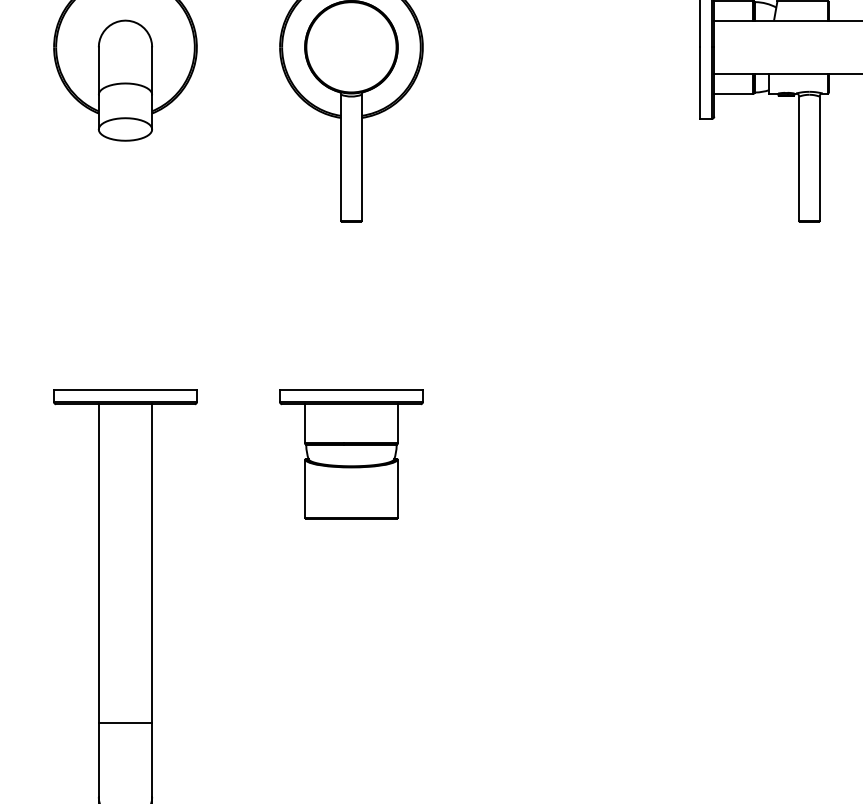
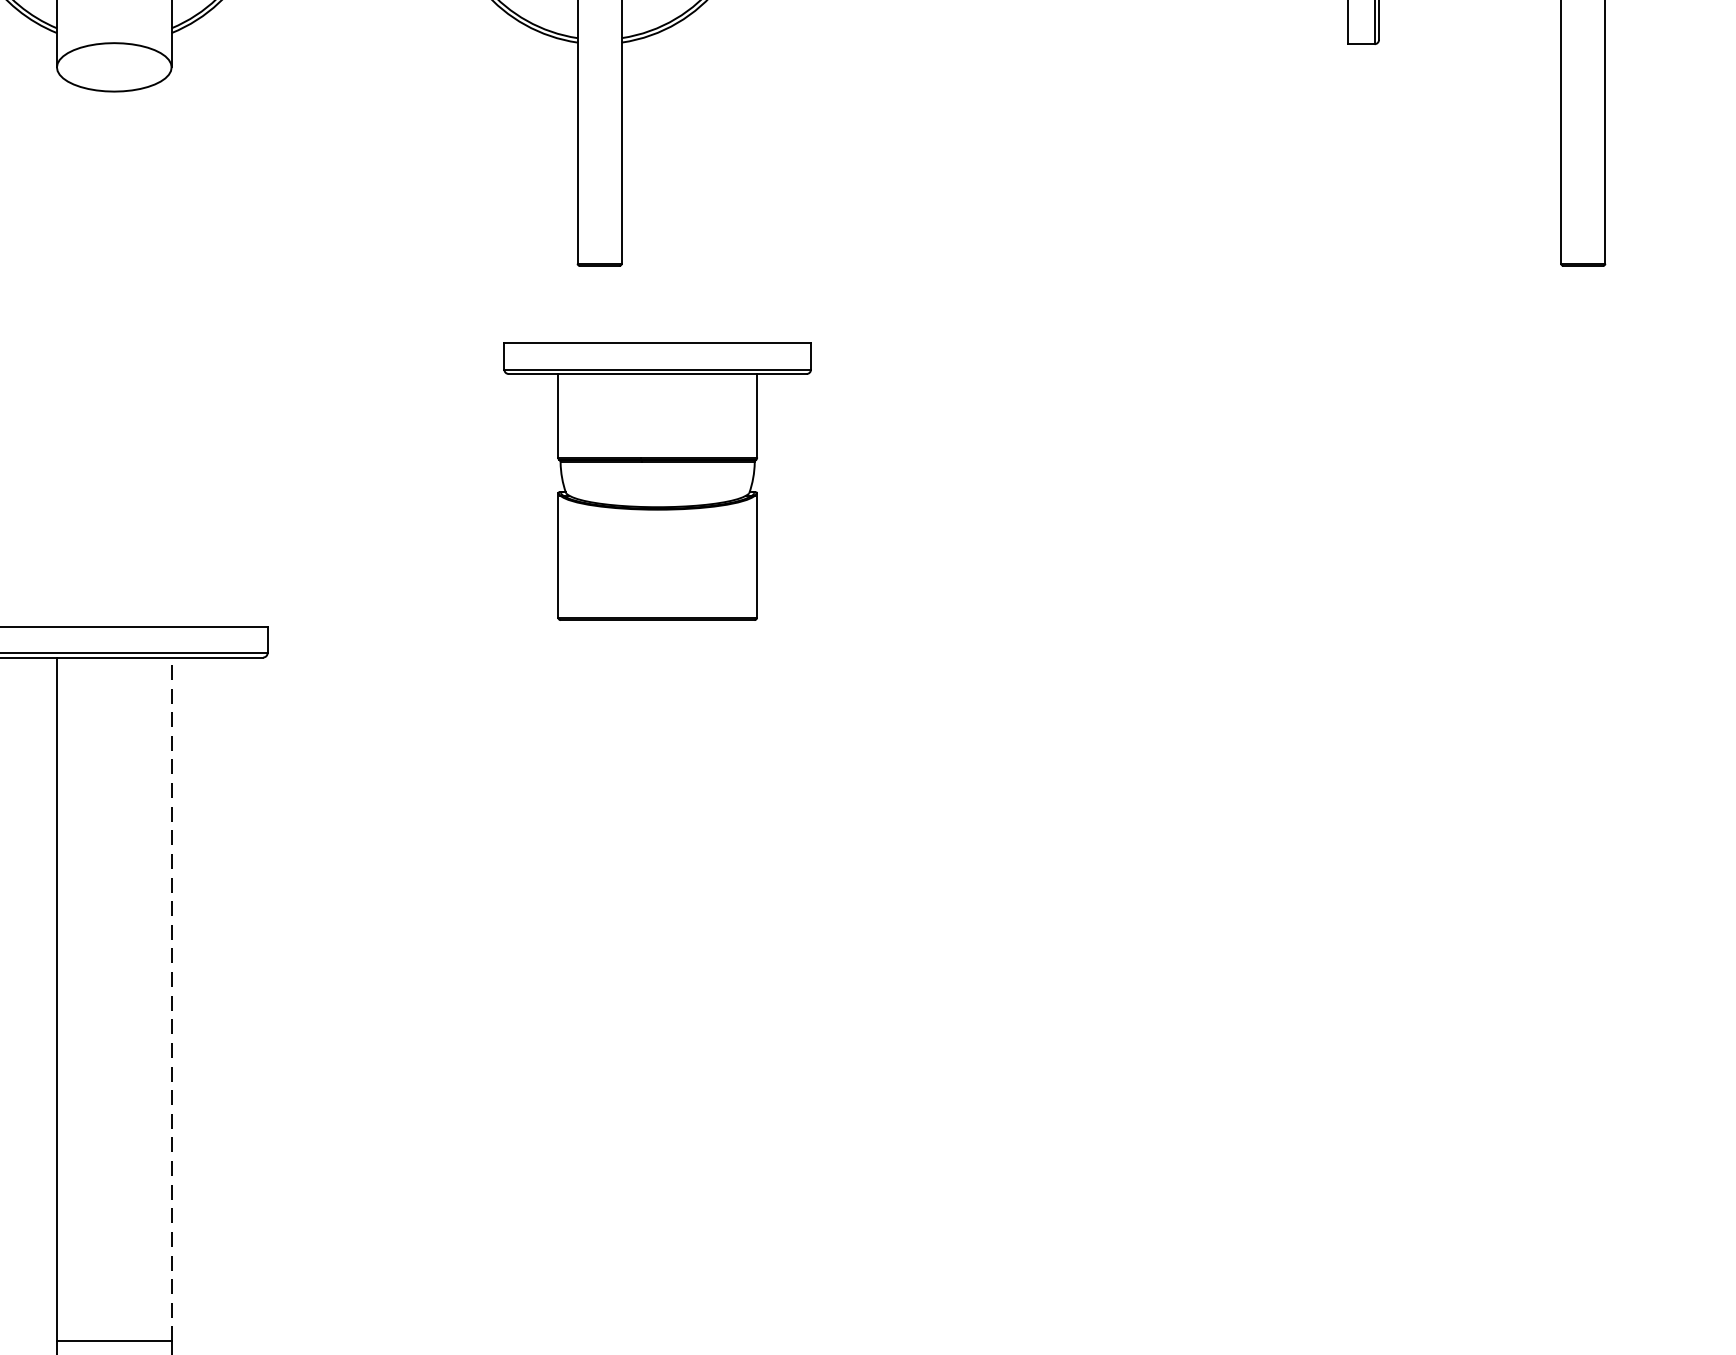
part: (351, 454) -> (657, 481), moved
line: (152, 562) -> (172, 997), solid -> dashed

